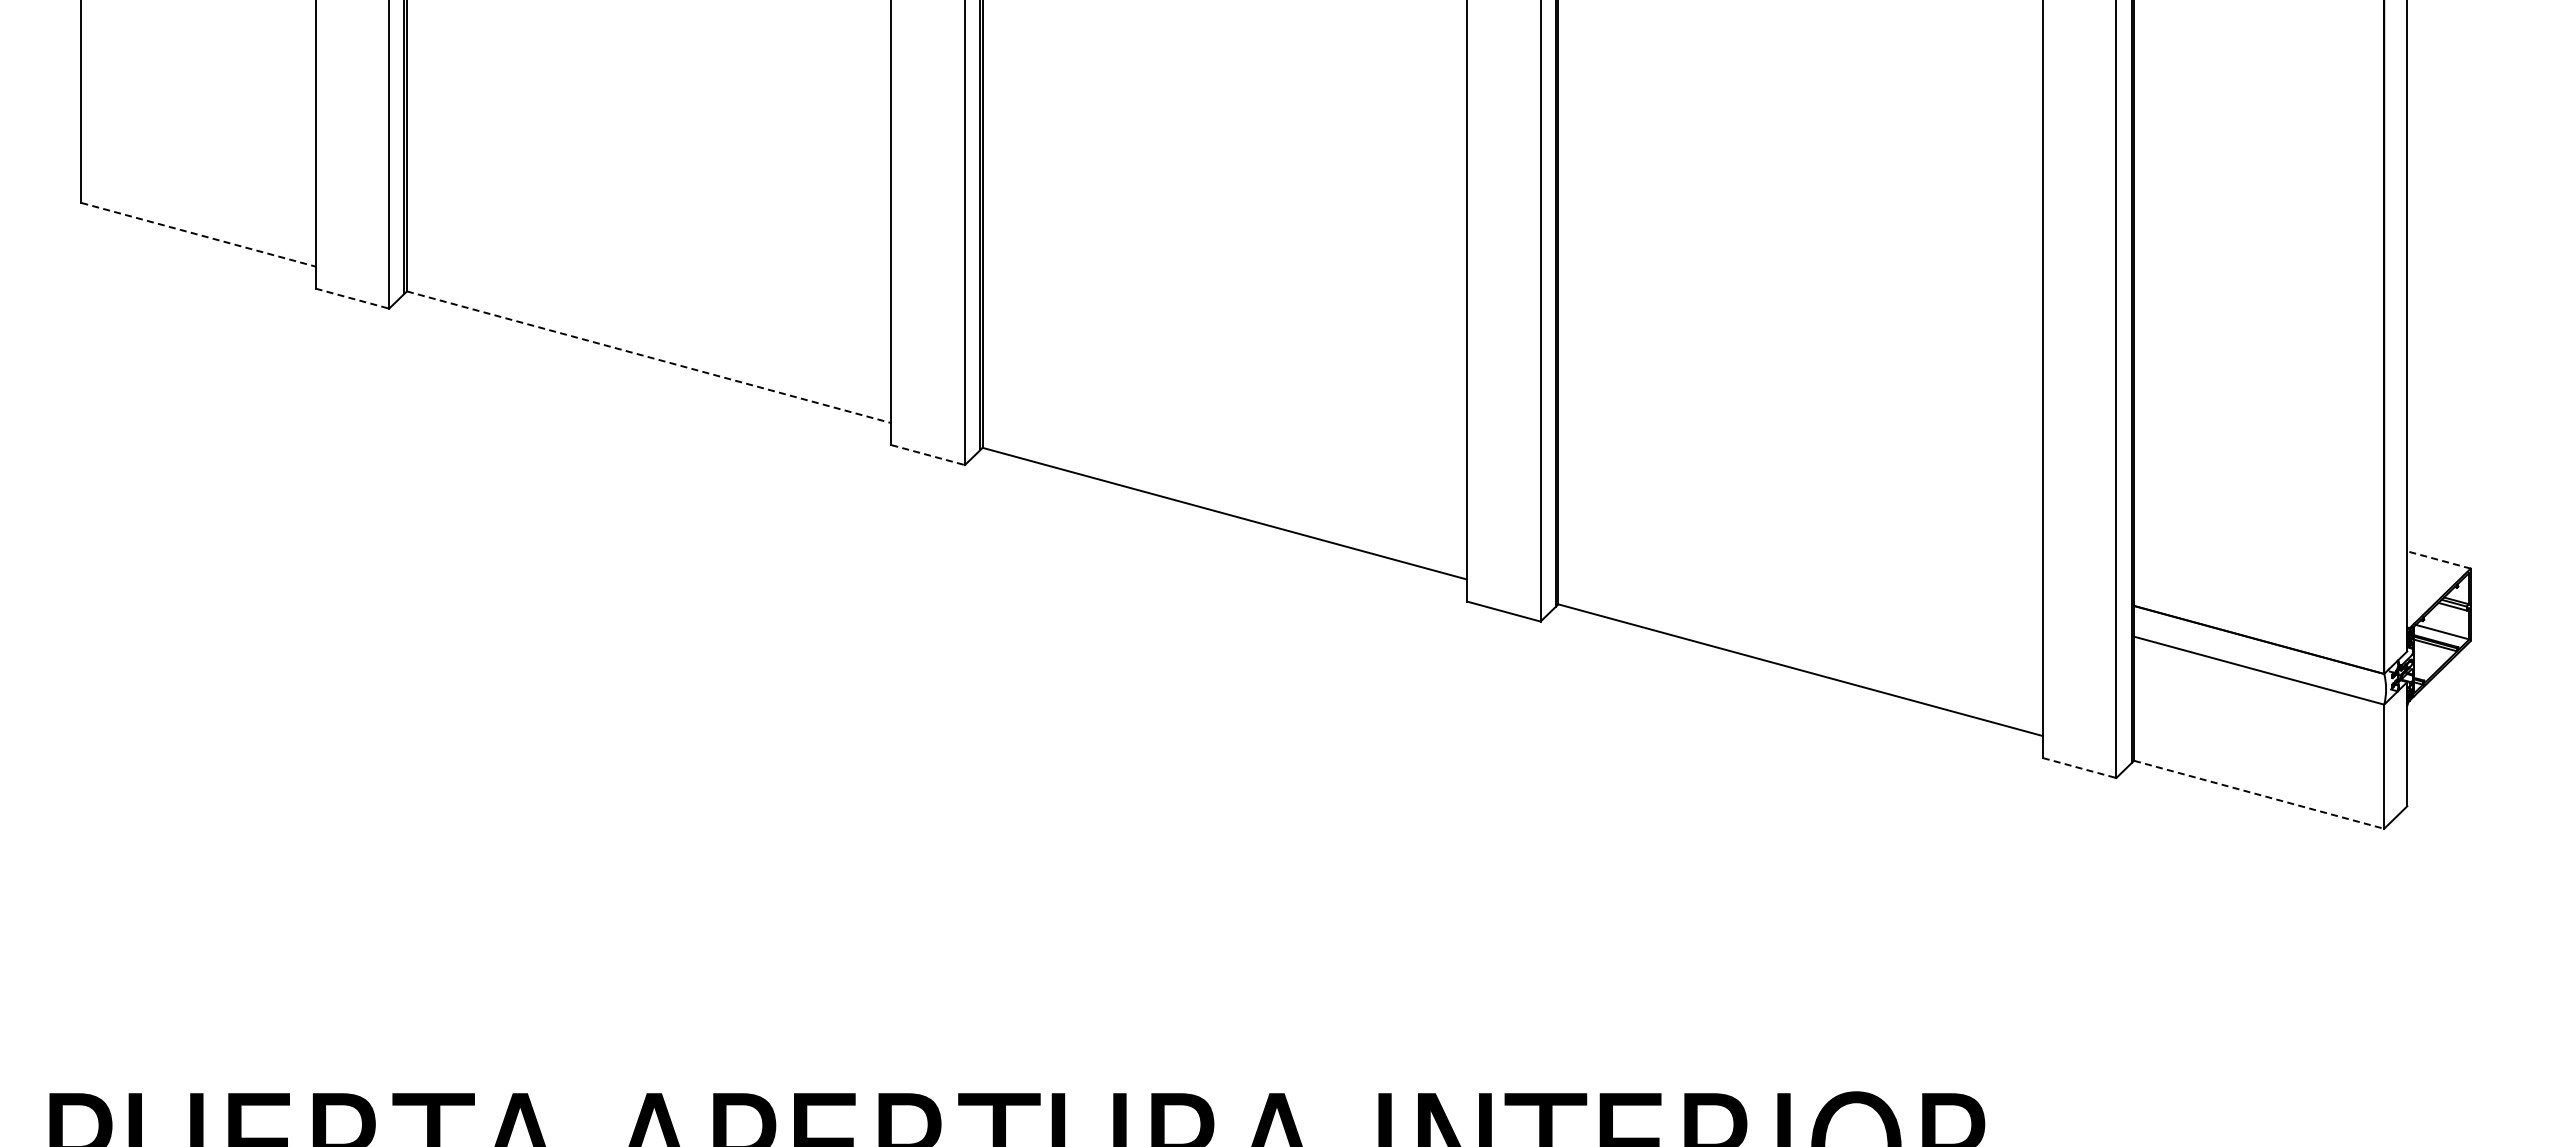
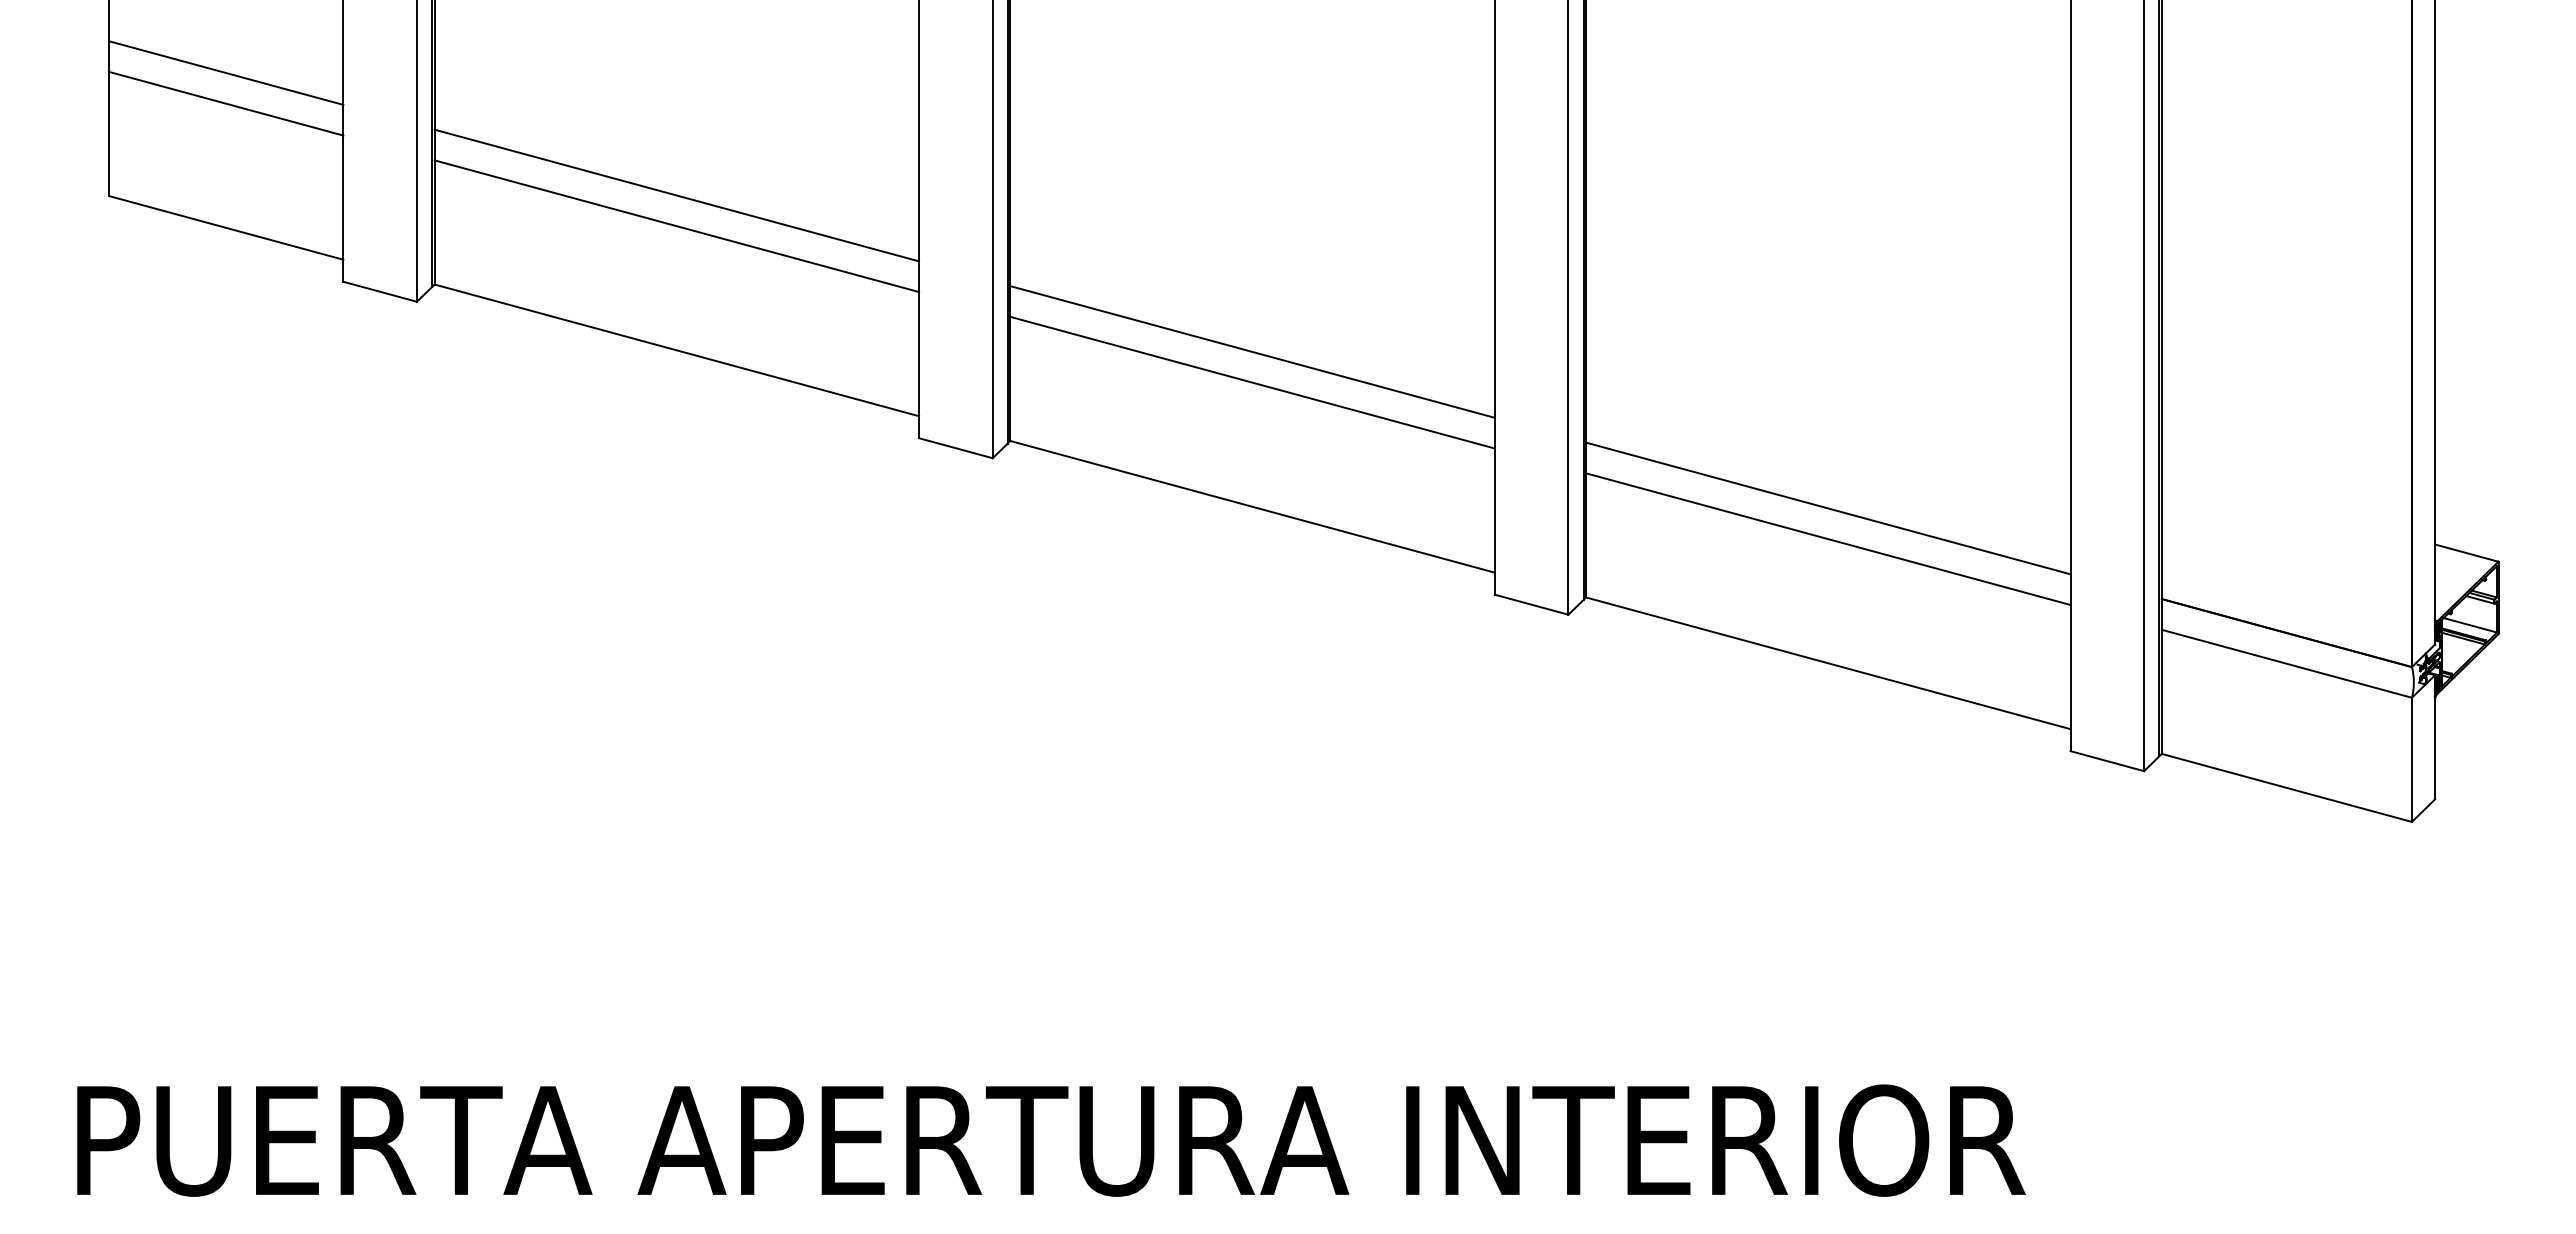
line: (198, 79) -> (226, 72), added
line: (198, 110) -> (226, 103), added
line: (648, 202) -> (676, 195), added
line: (648, 233) -> (676, 226), added
line: (198, 235) -> (226, 228), dashed -> solid
line: (352, 298) -> (380, 291), dashed -> solid
line: (648, 357) -> (676, 350), dashed -> solid
line: (1224, 358) -> (1252, 351), added
line: (1224, 389) -> (1252, 382), added
line: (928, 455) -> (956, 448), dashed -> solid
line: (1800, 515) -> (1828, 508), added
line: (1800, 546) -> (1828, 539), added
line: (2438, 560) -> (2466, 553), dashed -> solid
line: (2079, 768) -> (2107, 761), dashed -> solid
line: (2258, 794) -> (2286, 787), dashed -> solid

